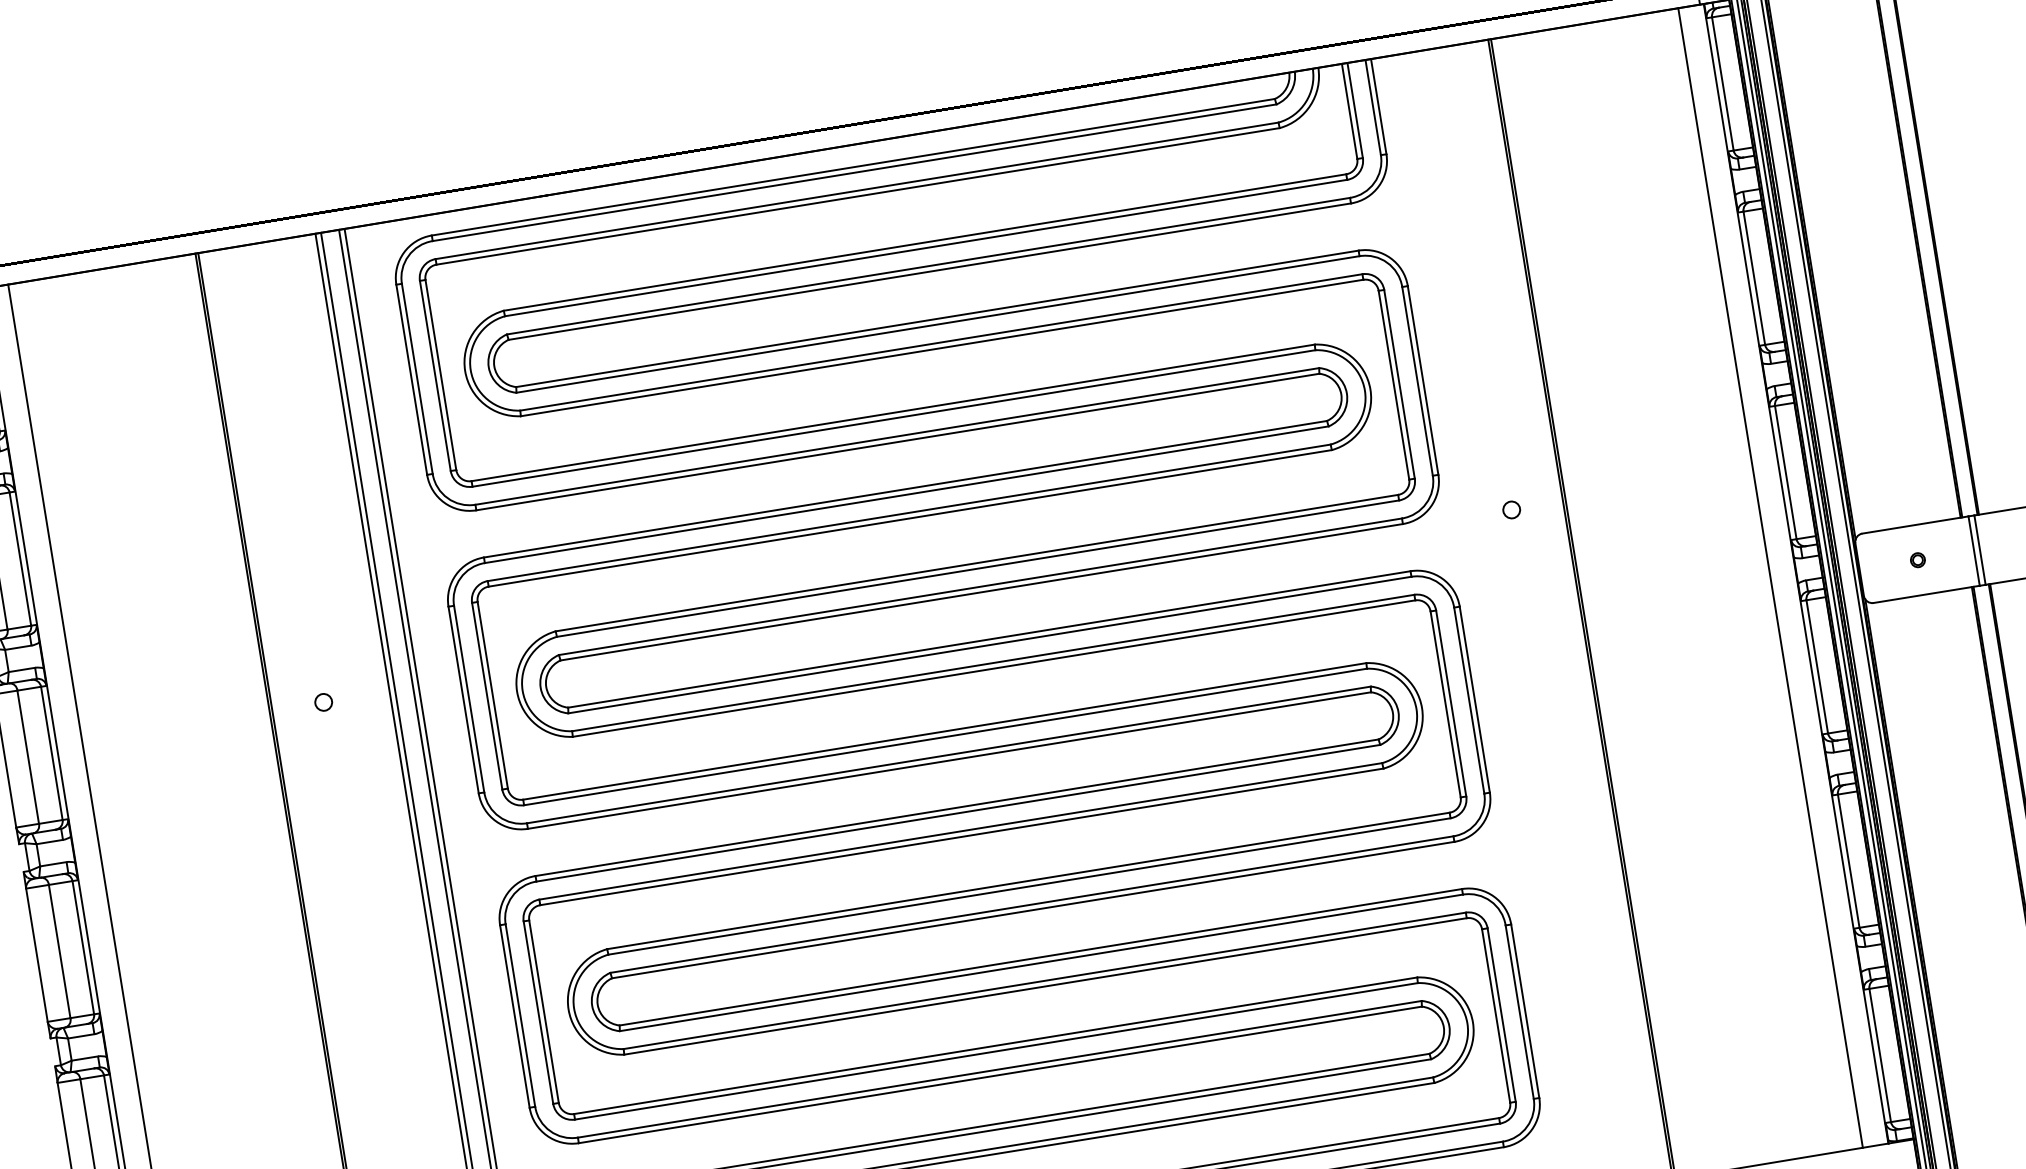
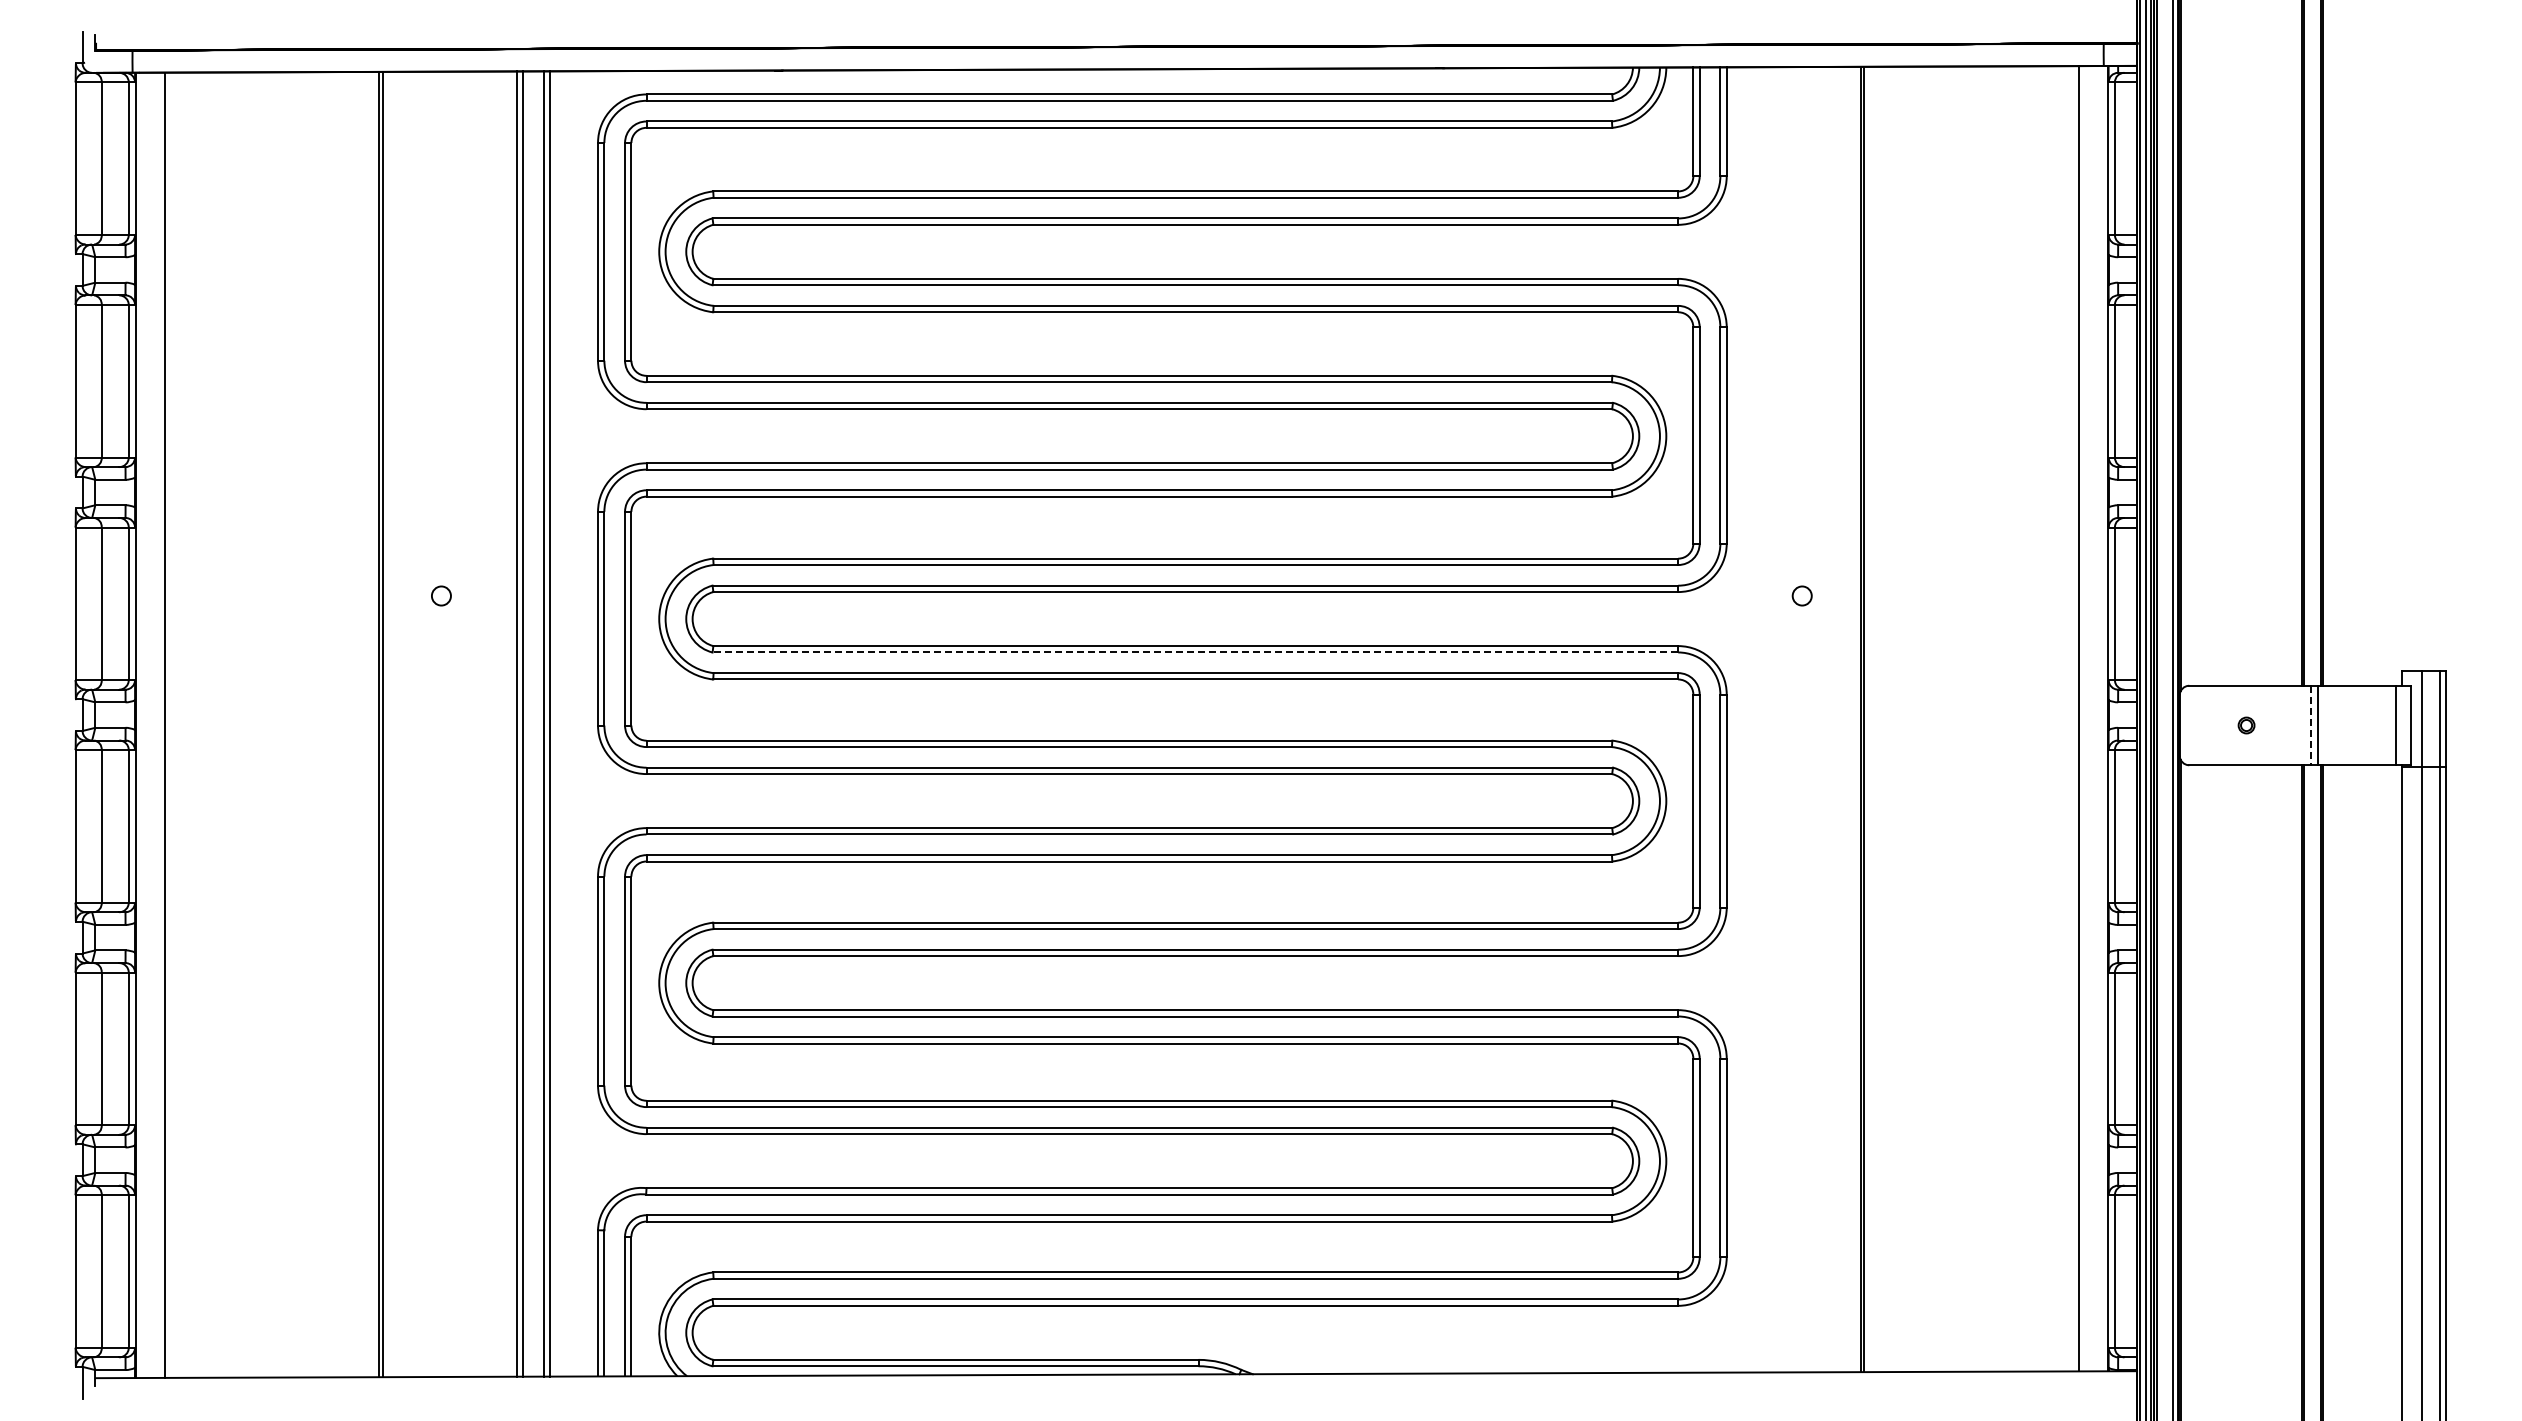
line: (1973, 551) -> (2310, 725), solid -> dashed
line: (990, 645) -> (1195, 652), solid -> dashed

